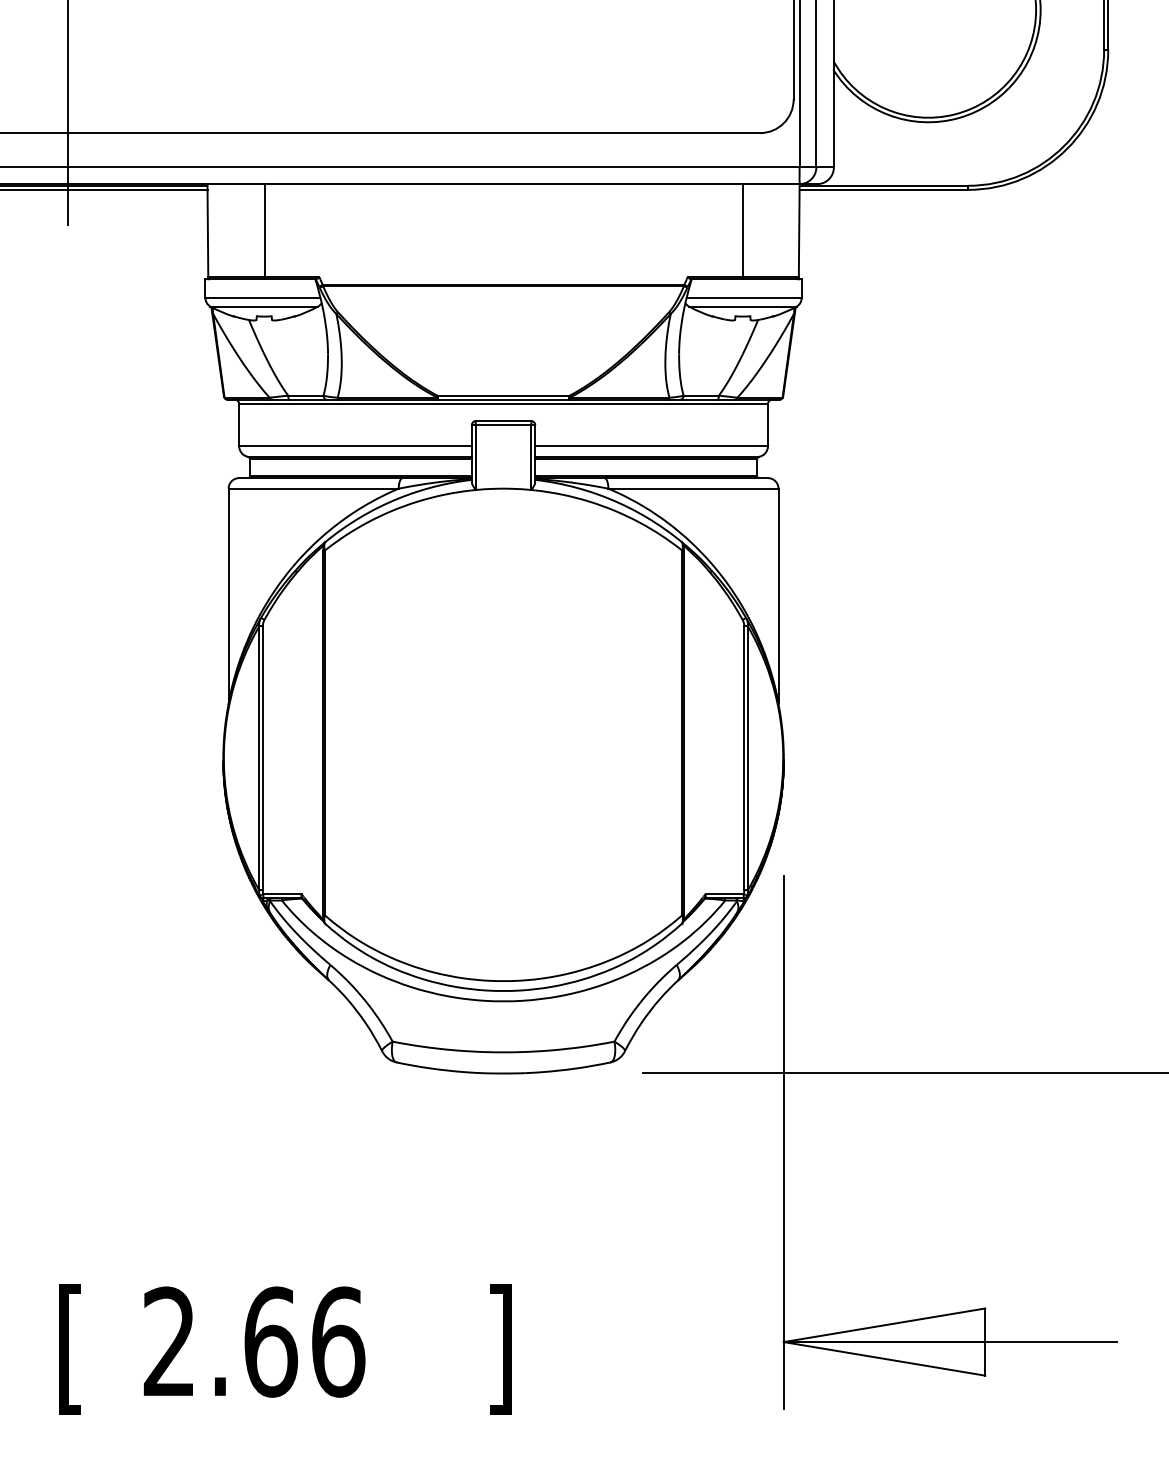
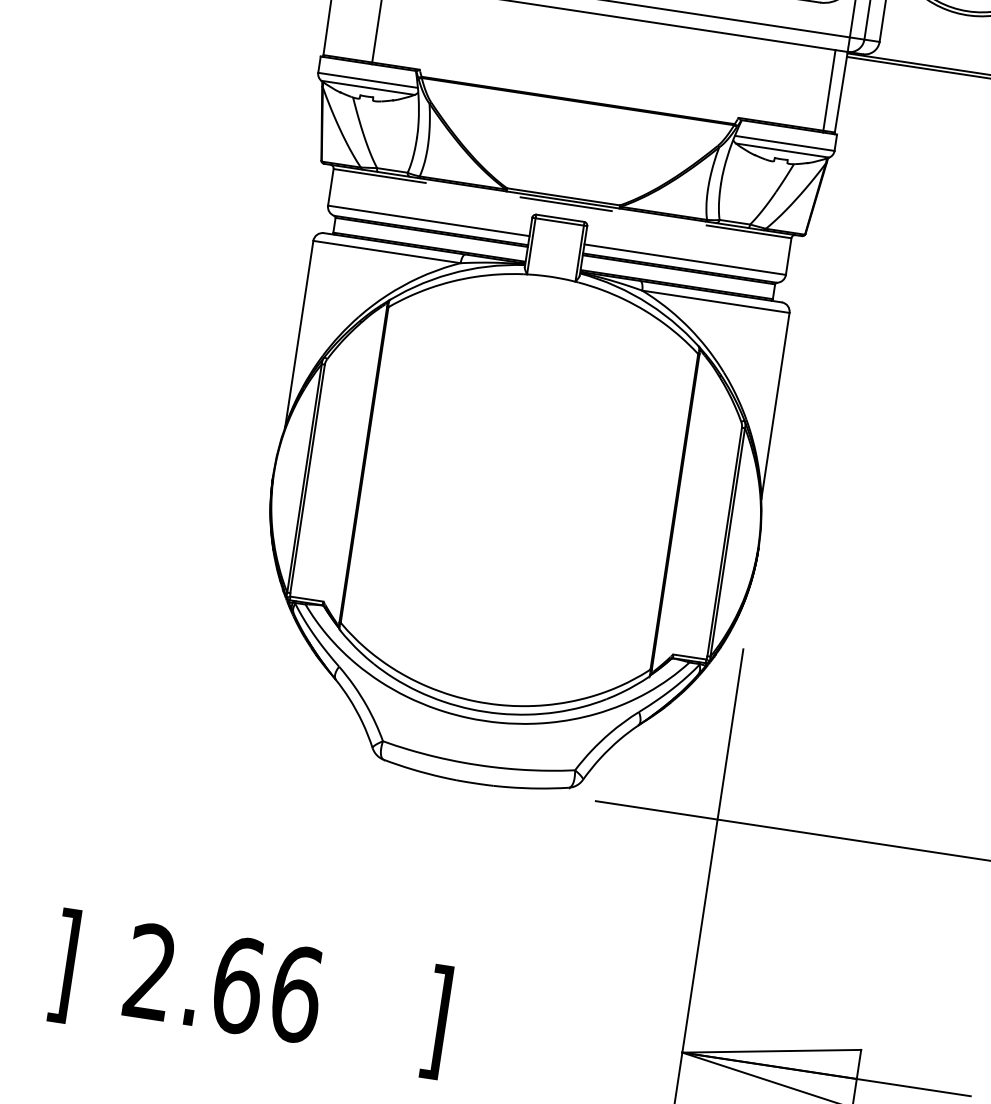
line: (742, 231) -> (829, 91), moved
line: (504, 404) -> (563, 204), solid -> dashed
text: (70, 1349) -> (63, 965), [ -> ]

